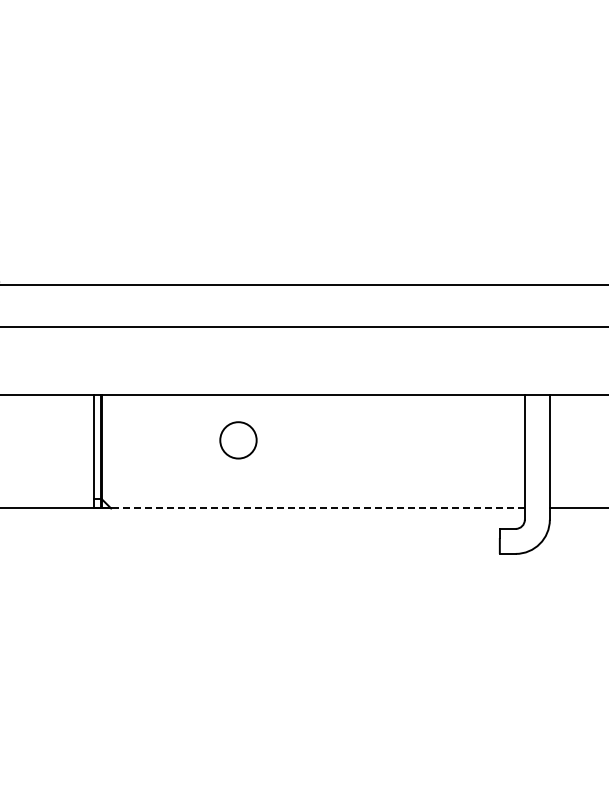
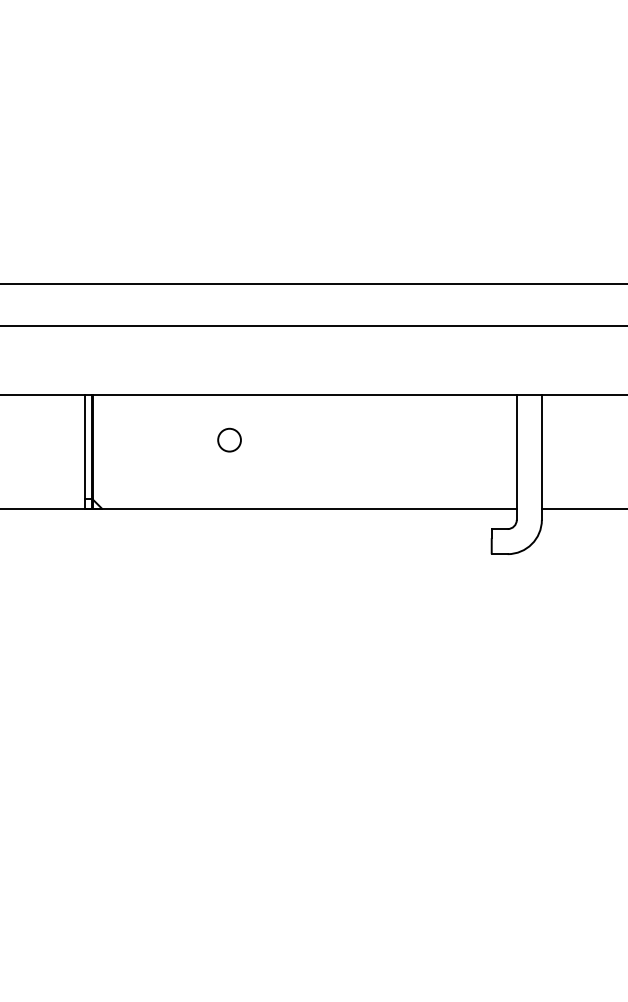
circle: (238, 439) -> (229, 439), size x0.62
line: (317, 508) -> (308, 508), dashed -> solid

